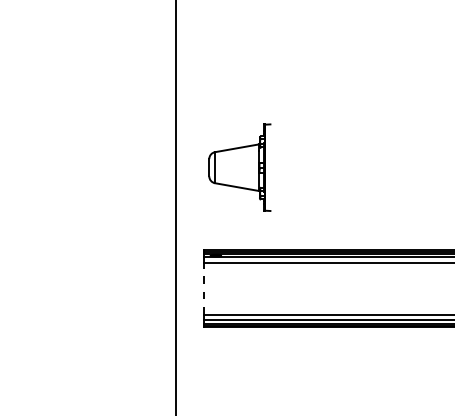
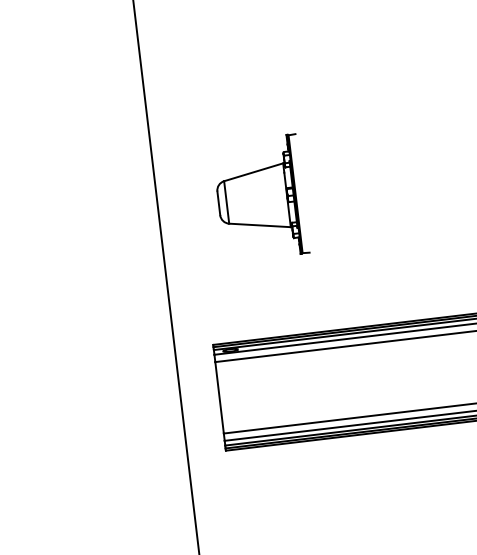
part: (239, 167) -> (260, 198), moved
line: (204, 288) -> (220, 397), dashed -> solid

